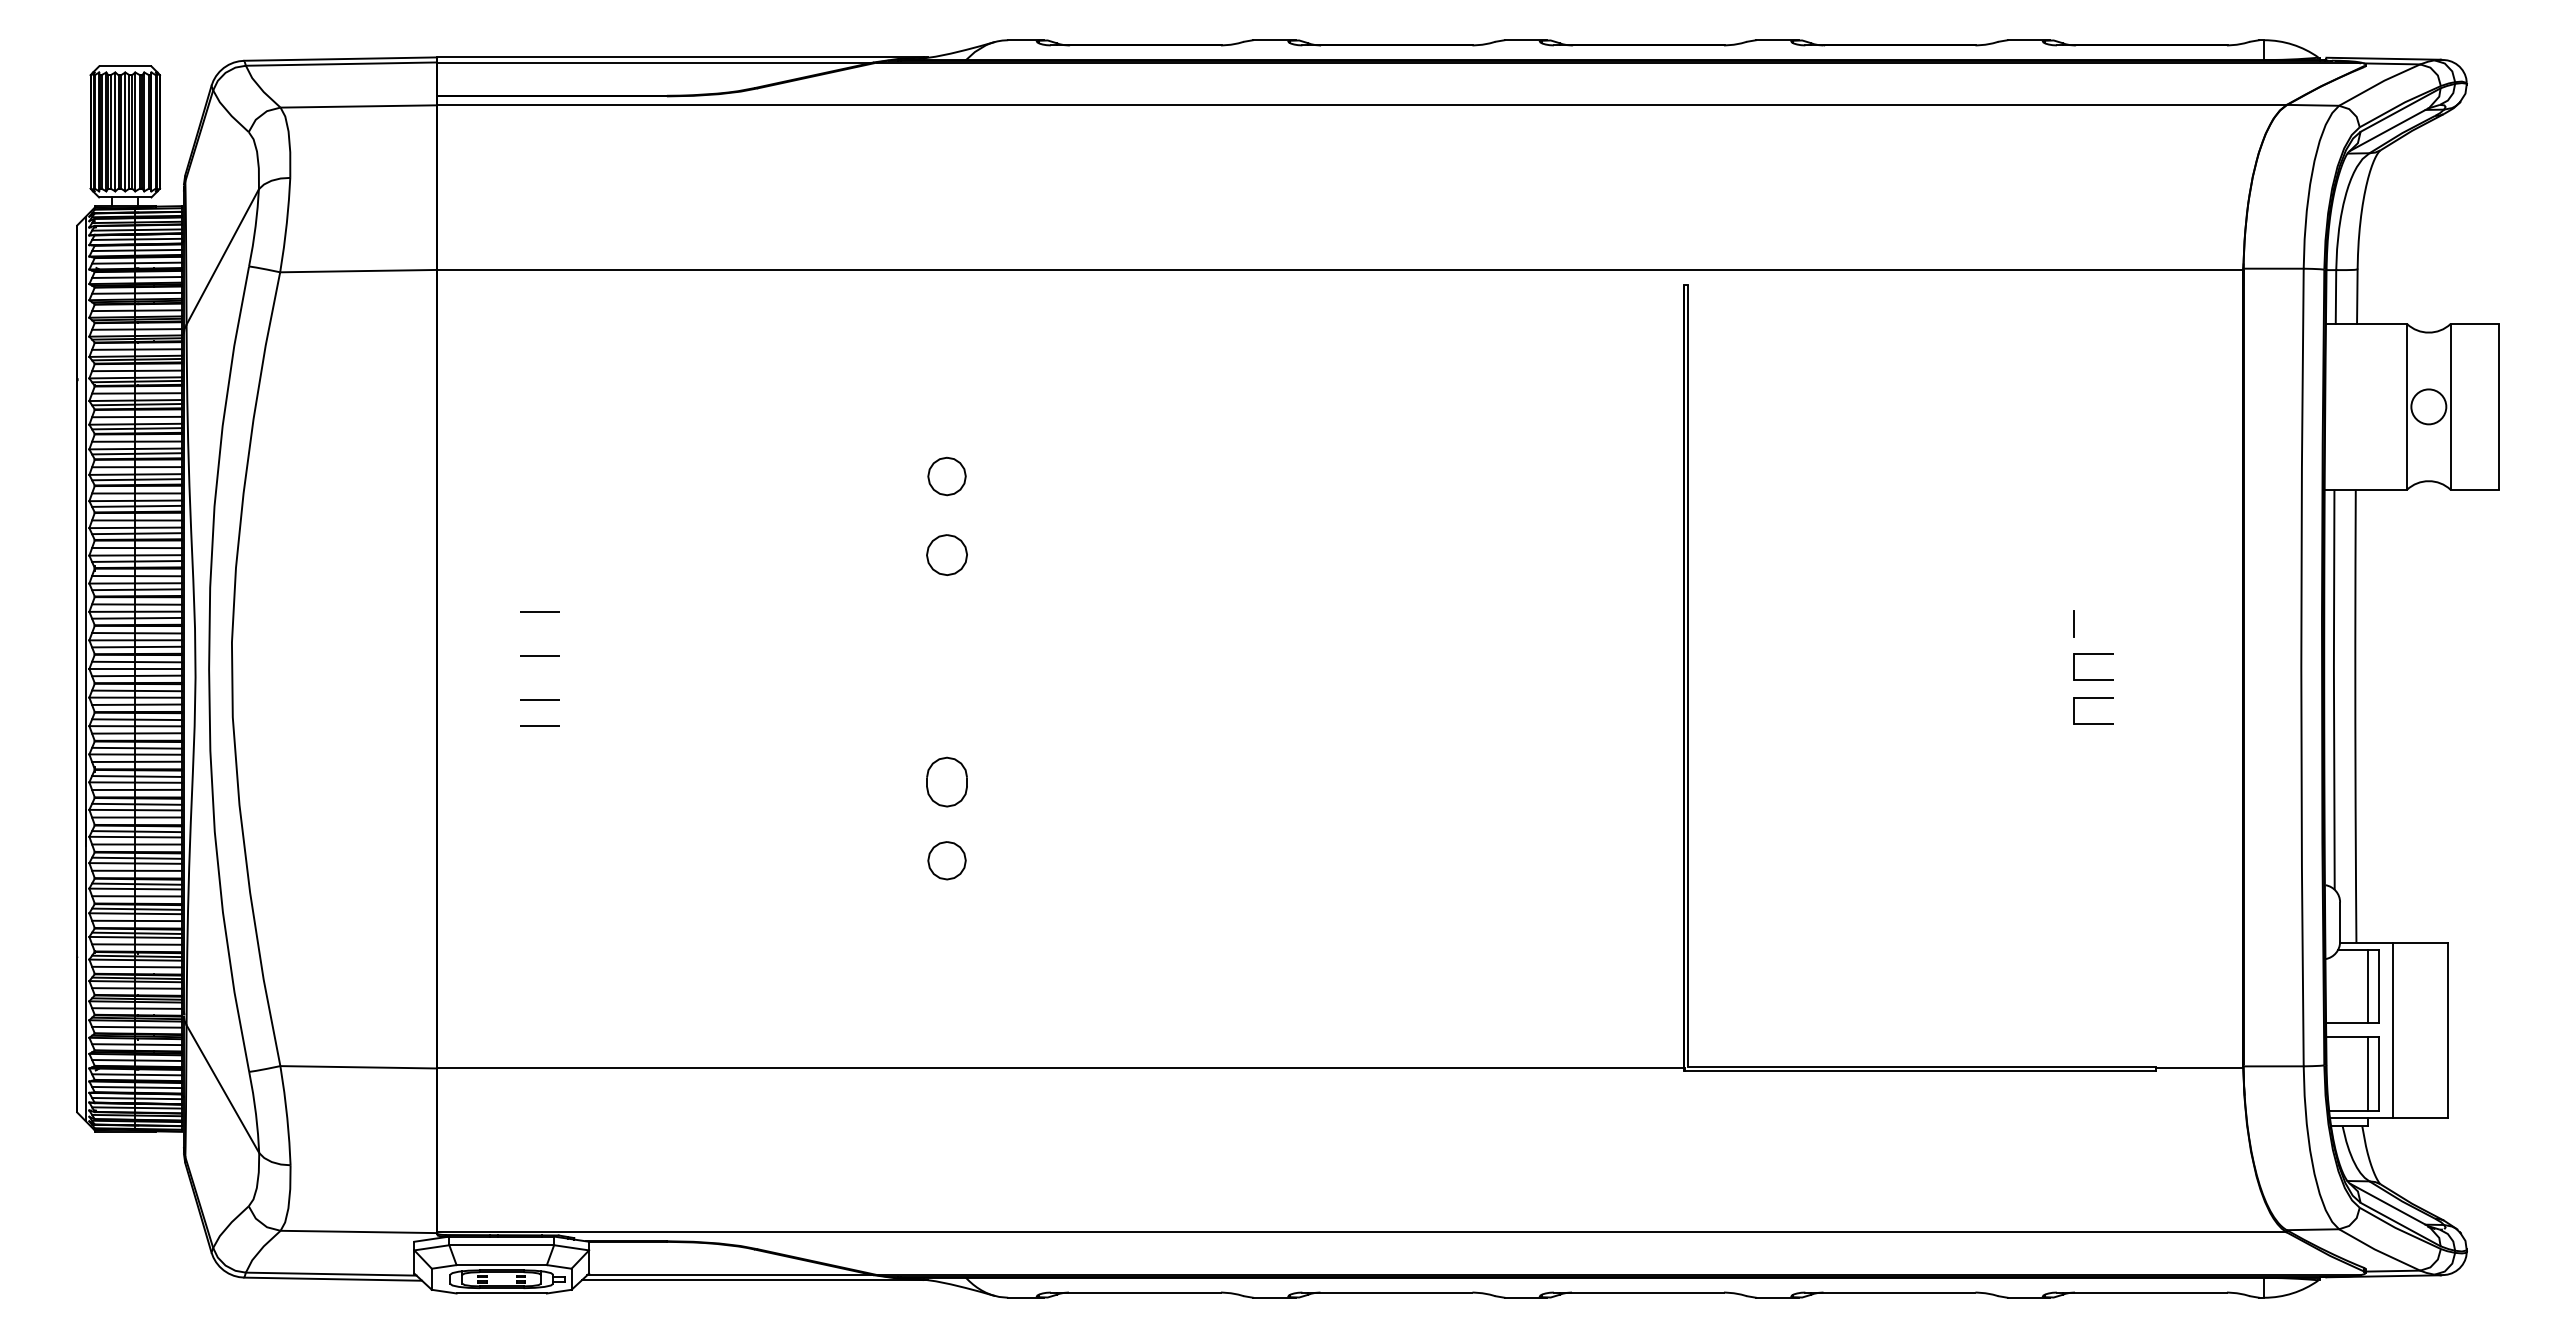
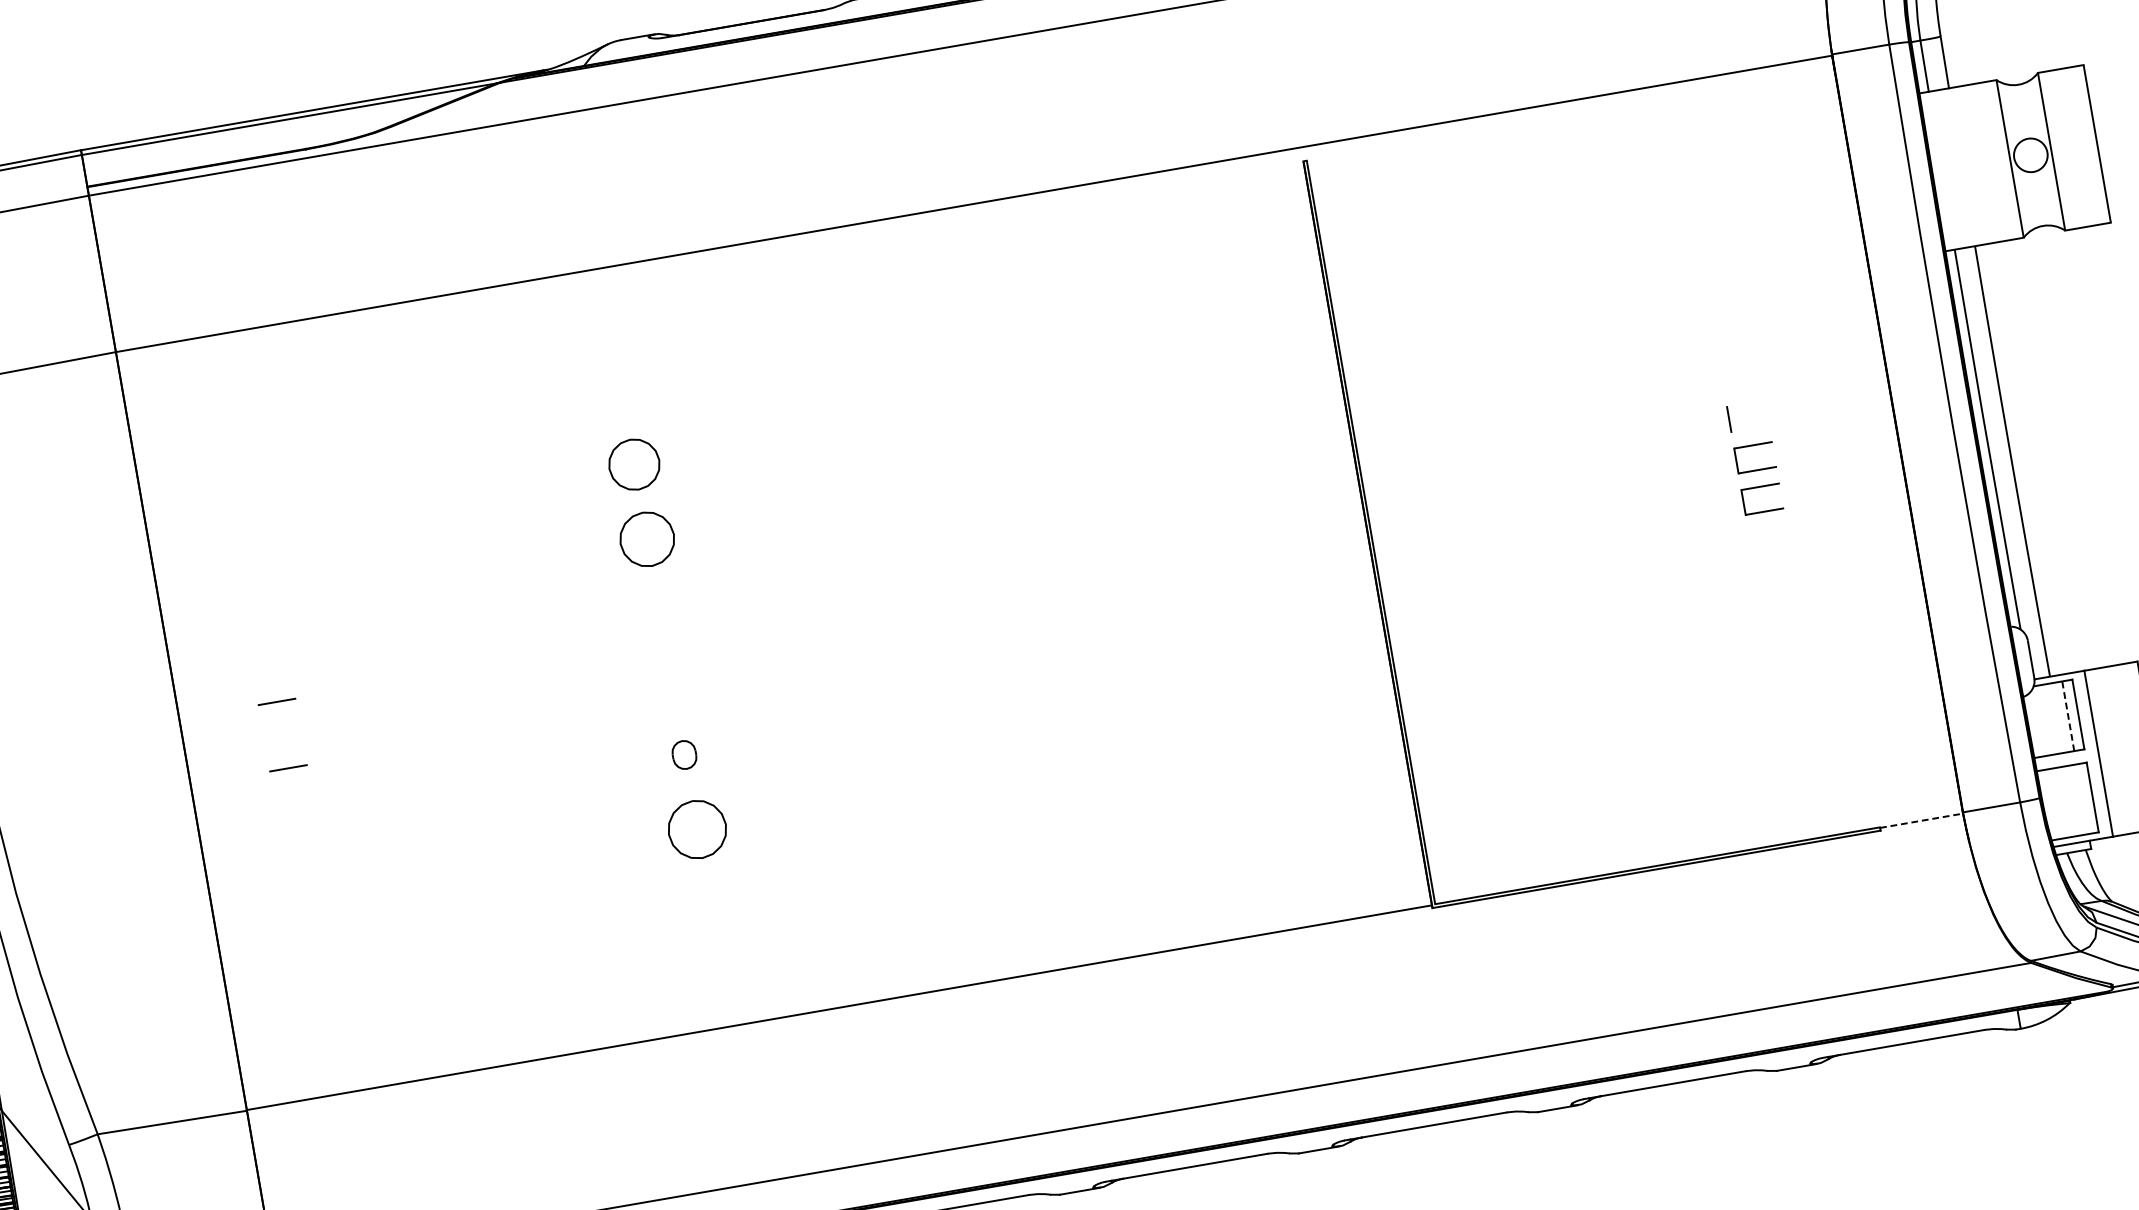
part: (946, 476) -> (633, 464), size x1.4
part: (946, 554) -> (646, 538), size x1.4
line: (539, 611) -> (269, 659), removed
line: (539, 699) -> (283, 743), removed
part: (946, 781) -> (683, 754), size x0.6
part: (946, 860) -> (696, 829), size x1.6
line: (2368, 986) -> (2068, 715), solid -> dashed
line: (2199, 1067) -> (1921, 820), solid -> dashed
line: (2368, 1073) -> (2082, 798), removed

